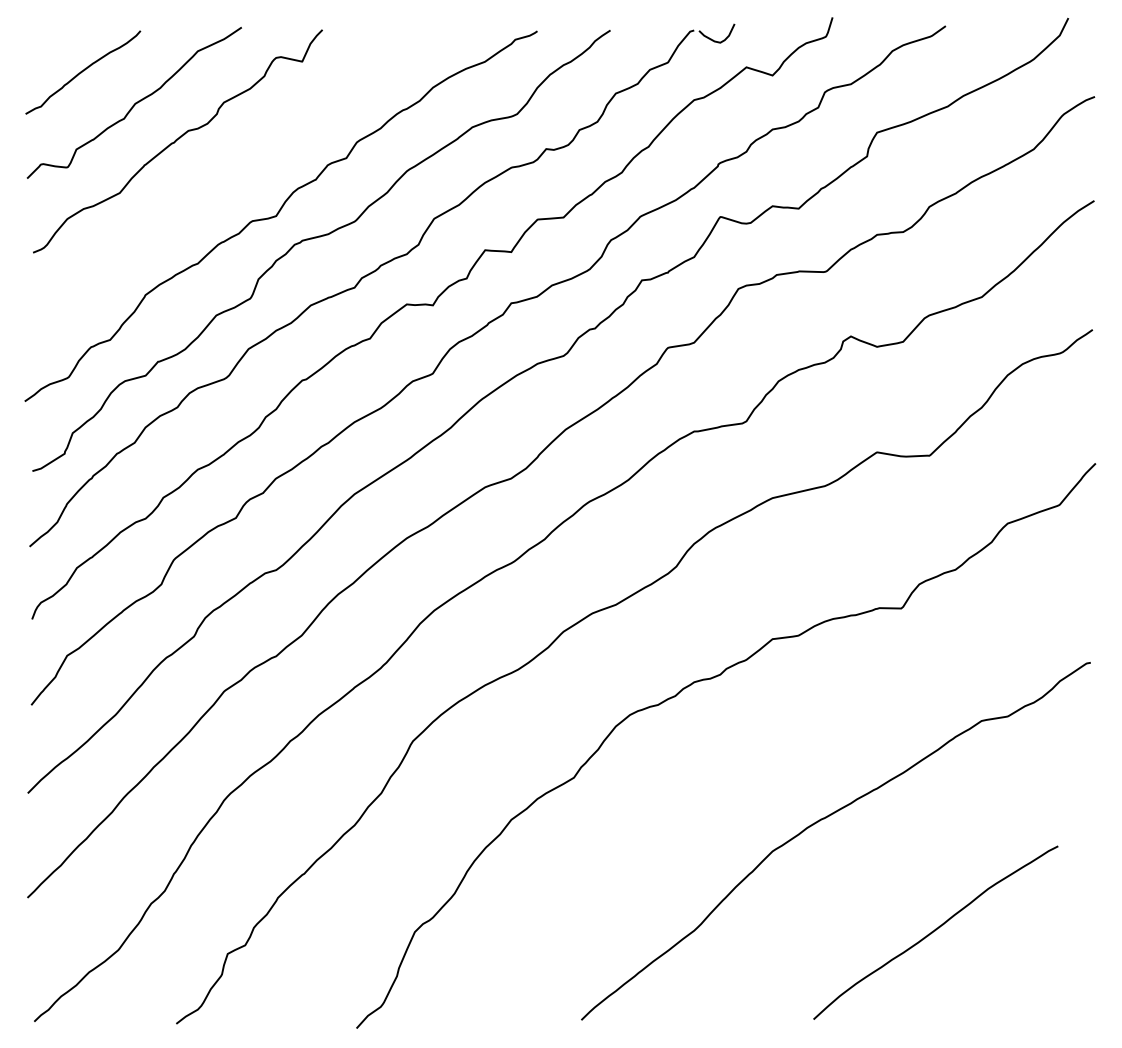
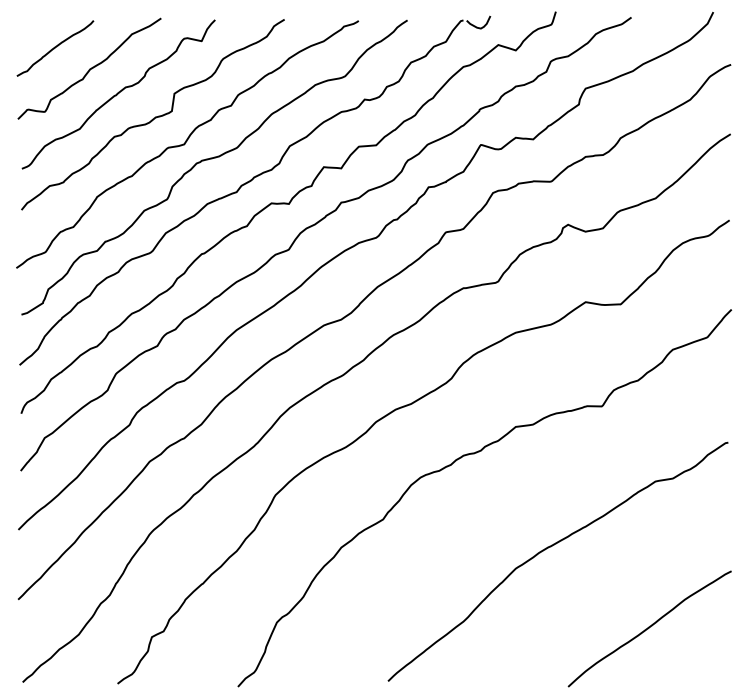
curve: (233, 174) -> (155, 116), added
curve: (935, 932) -> (649, 628), moved

